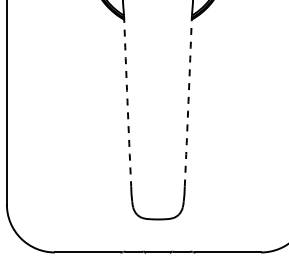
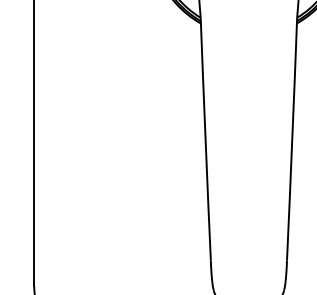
arc: (127, 101) -> (205, 139), dashed -> solid
arc: (188, 101) -> (292, 139), dashed -> solid

